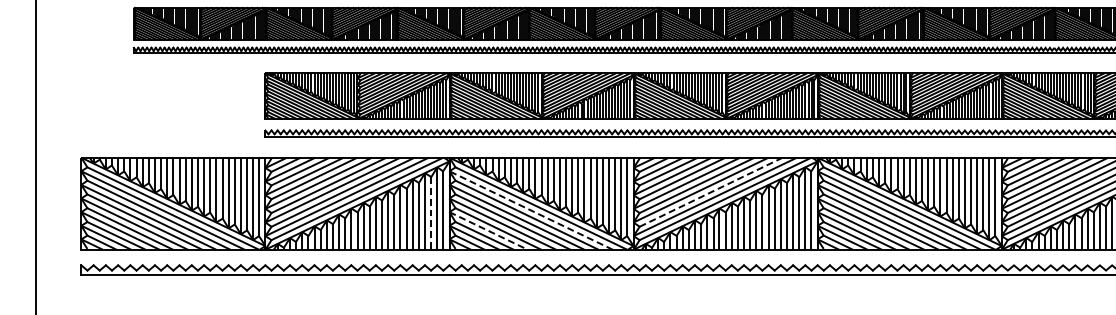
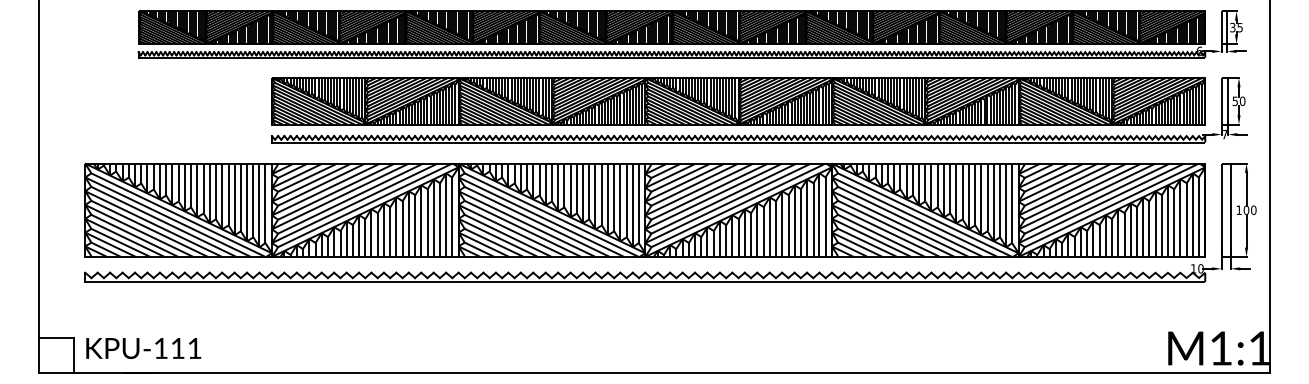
line: (711, 192) -> (724, 198), dashed -> solid
line: (531, 210) -> (541, 217), dashed -> solid
line: (431, 213) -> (440, 220), dashed -> solid
line: (488, 231) -> (498, 238), dashed -> solid

